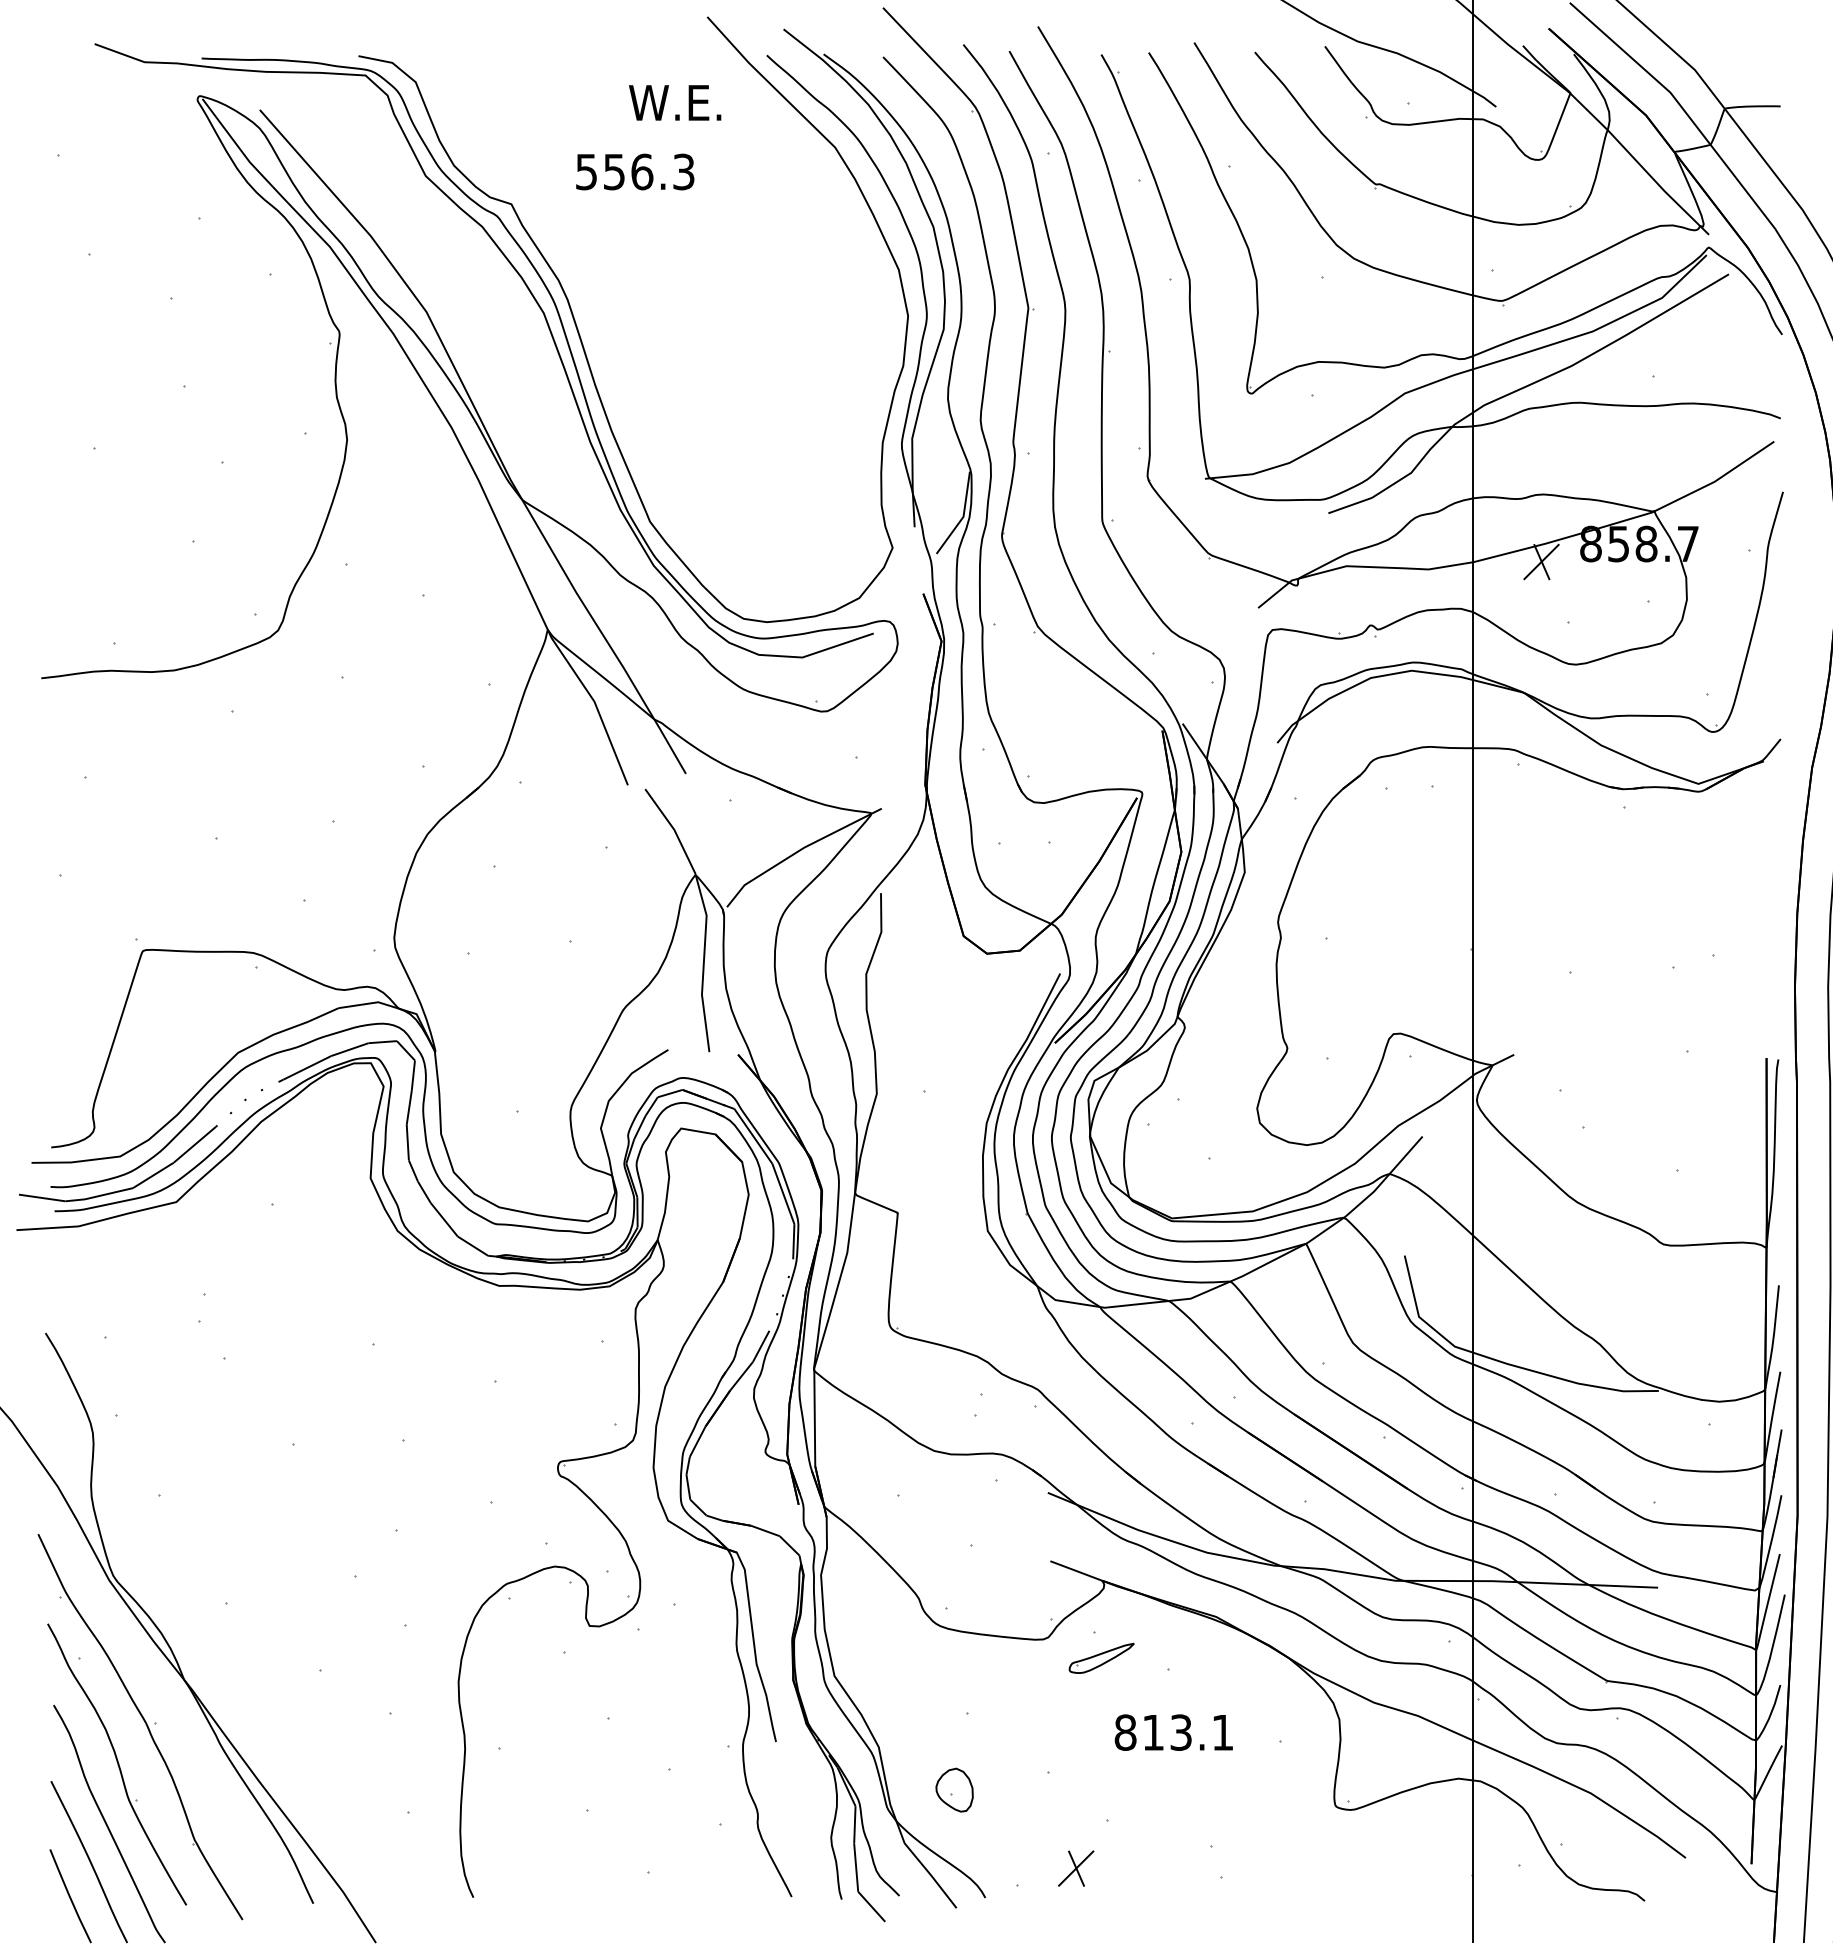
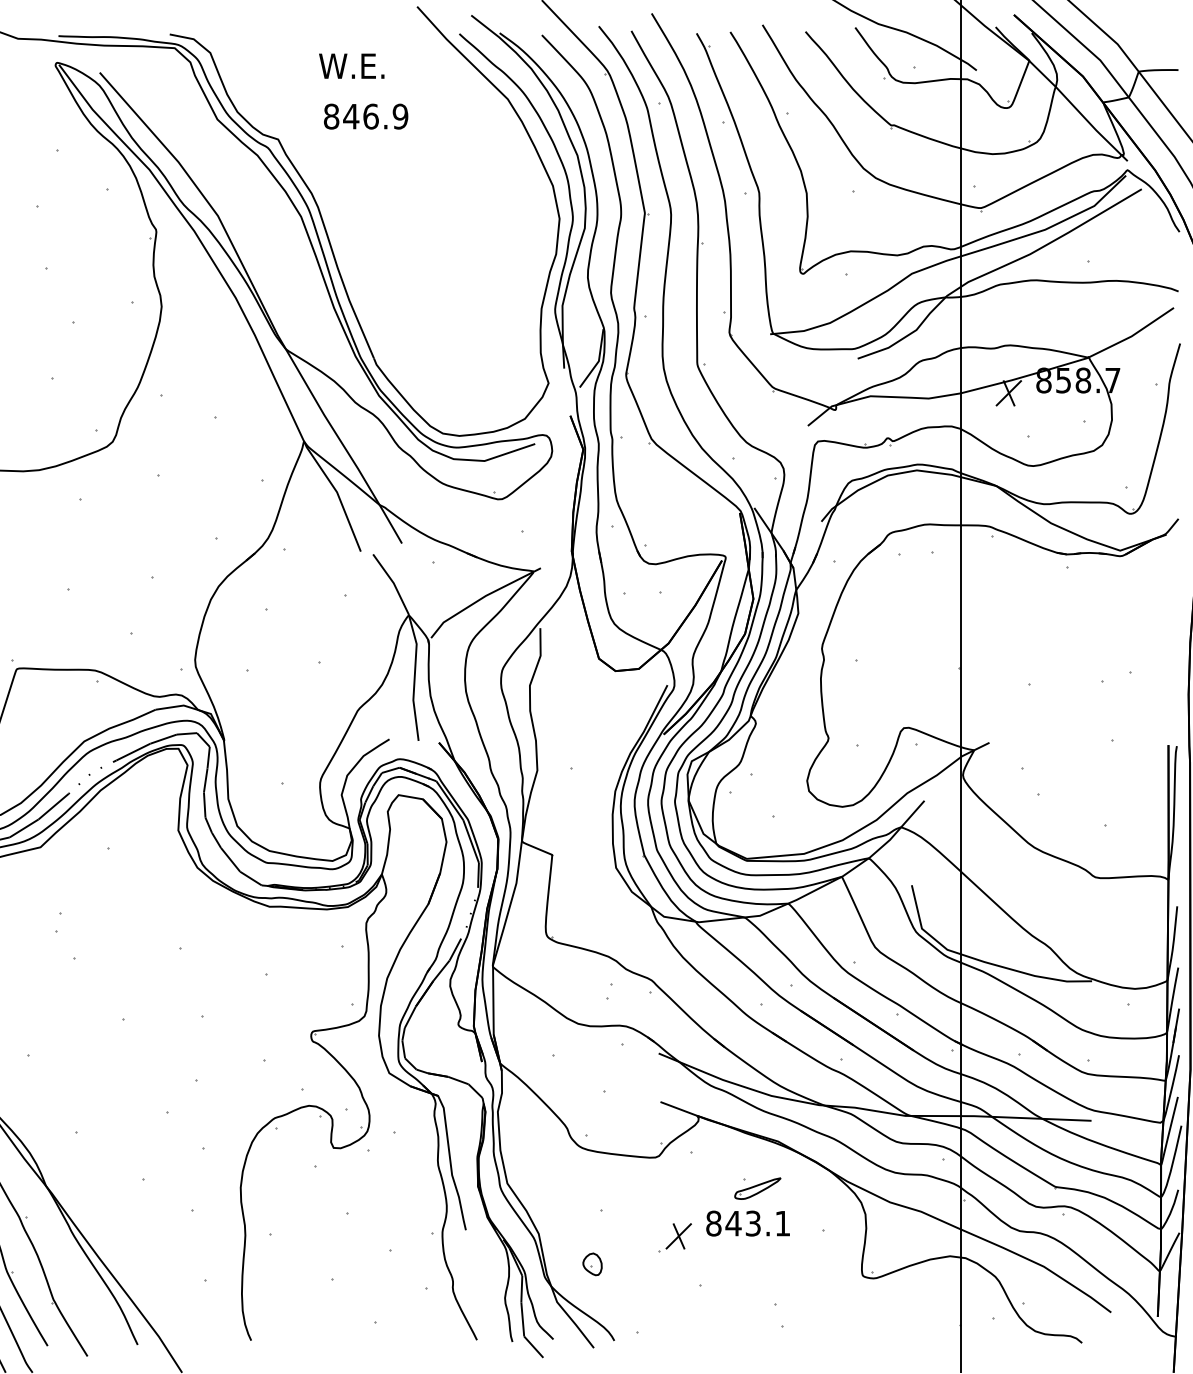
text: (675, 102) -> (352, 65), moved
text: (634, 171) -> (365, 116), 556.3 -> 846.9
part: (1101, 1657) -> (757, 1188), moved
text: (1152, 1732) -> (732, 1223), 813.1 -> 843.1
part: (954, 1789) -> (592, 1263), size x0.71
part: (1076, 1868) -> (679, 1236), moved

